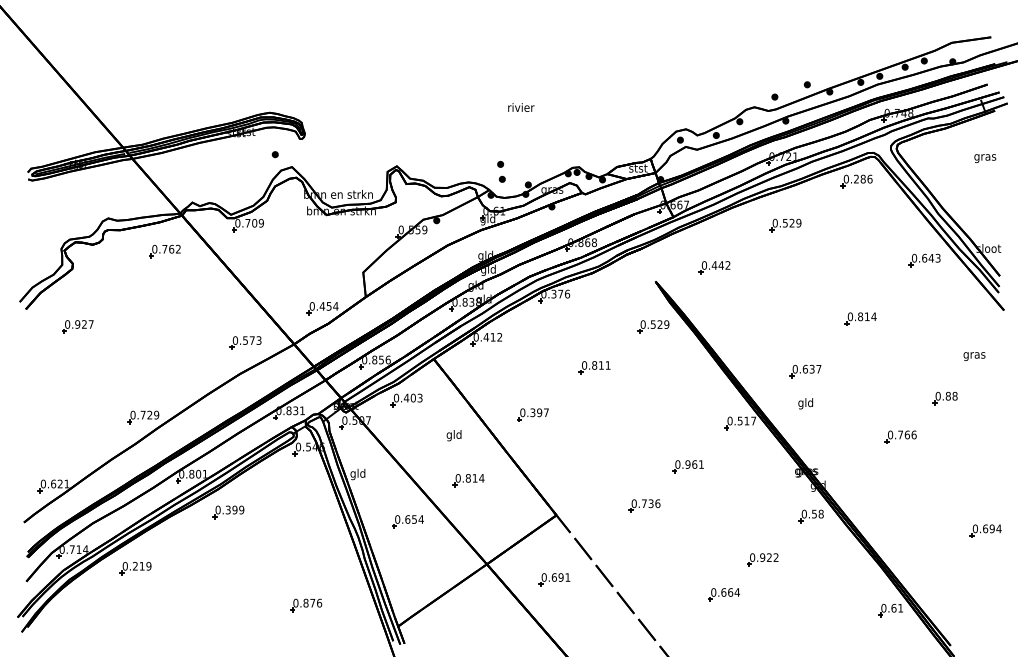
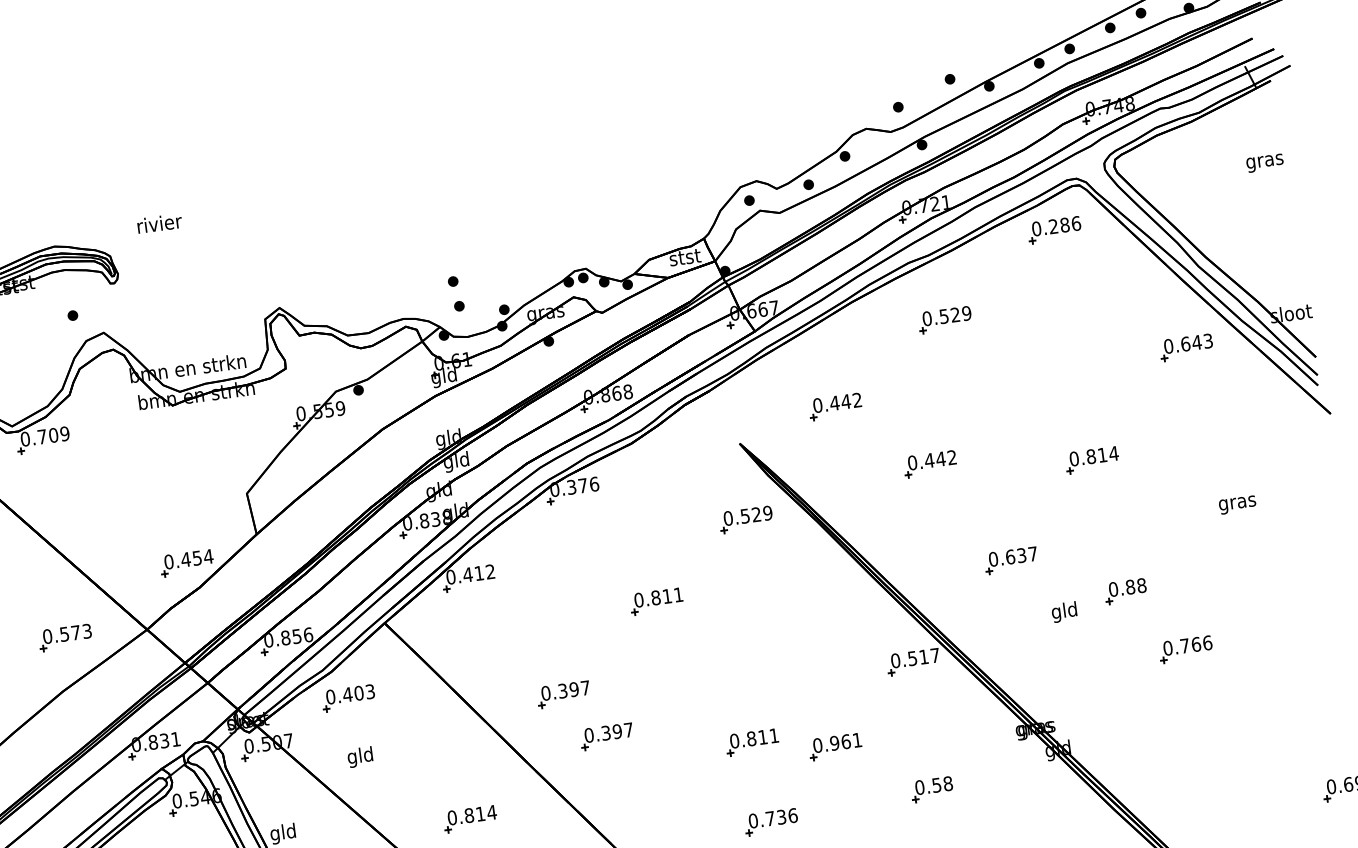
text: (521, 107) -> (159, 223), moved
part: (765, 308) -> (929, 464), added
text: (974, 356) -> (1237, 504), moved
part: (944, 398) -> (1124, 591), moved
text: (805, 403) -> (1064, 611), moved
text: (453, 435) -> (359, 757), moved
part: (554, 442) -> (605, 736), added
part: (639, 457) -> (751, 742), added
part: (810, 516) -> (930, 790), moved

